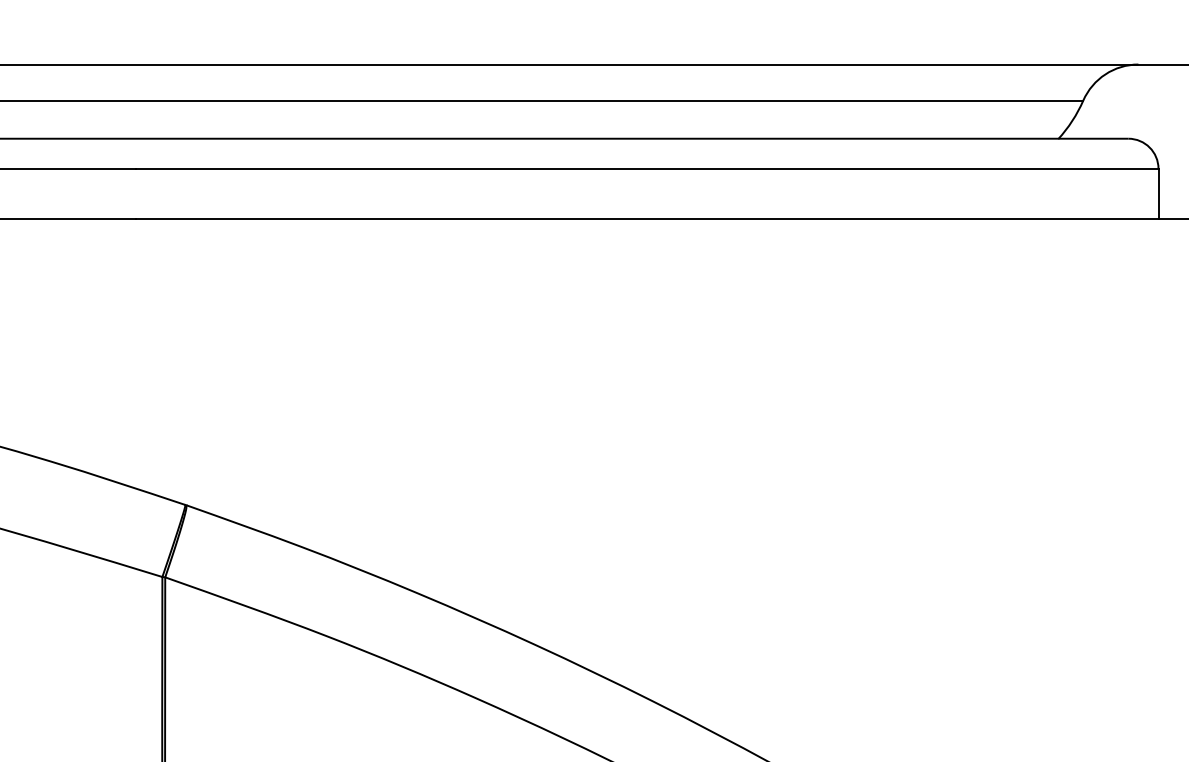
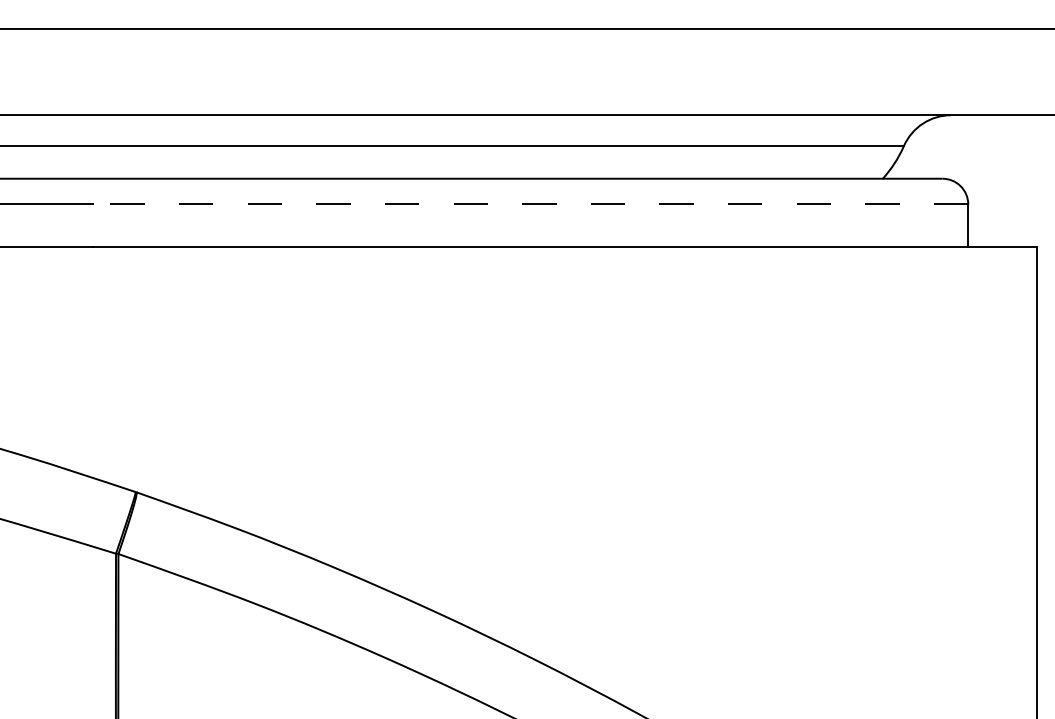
line: (646, 168) -> (530, 204), solid -> dashed

